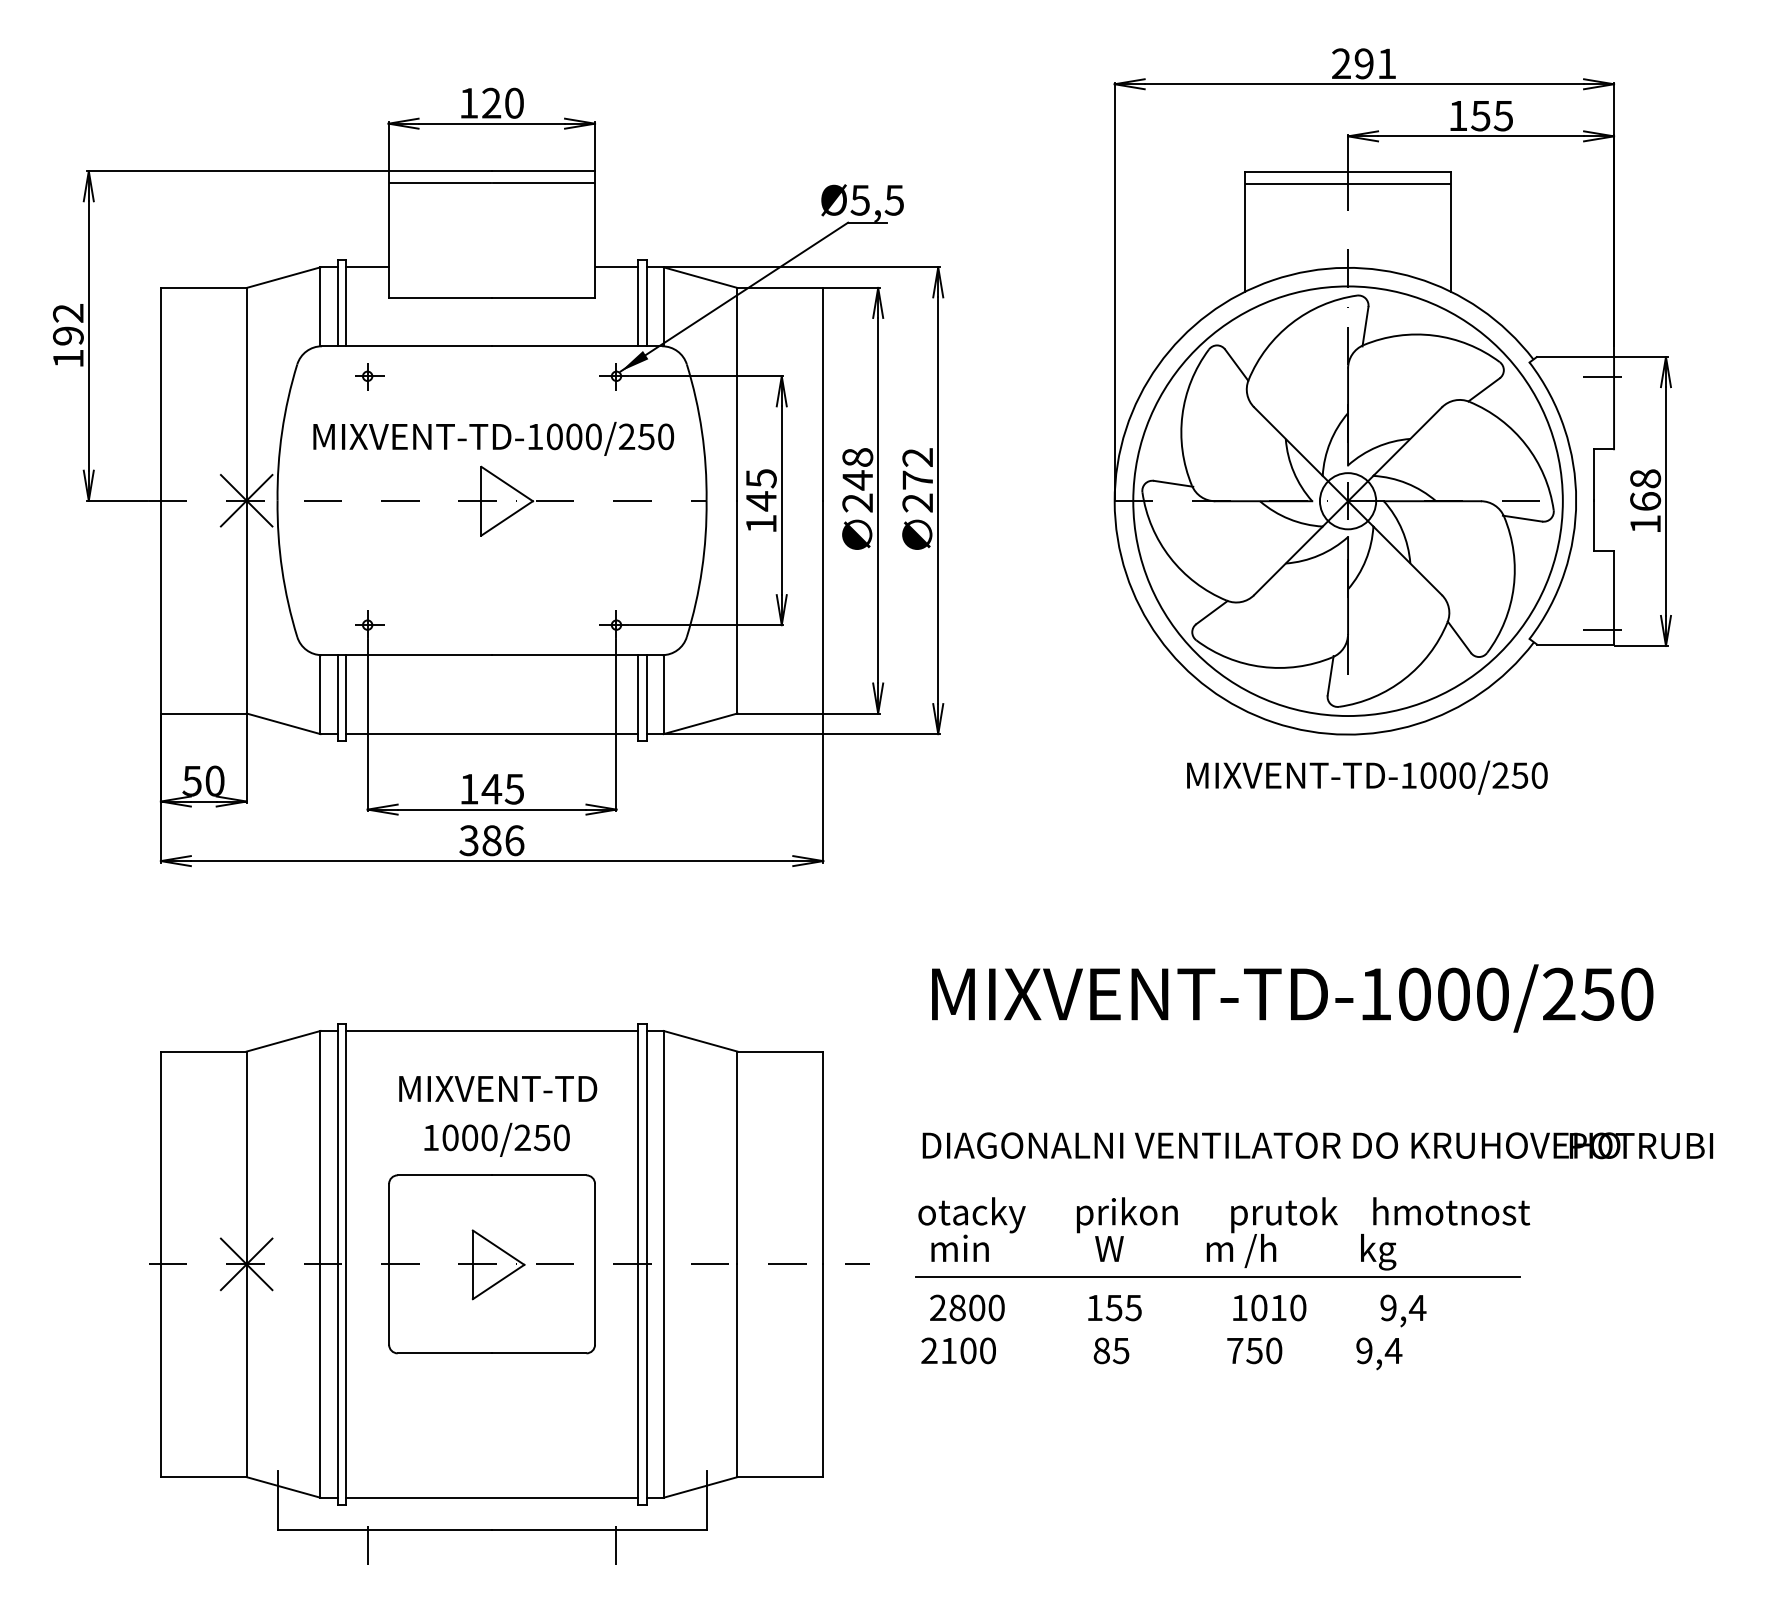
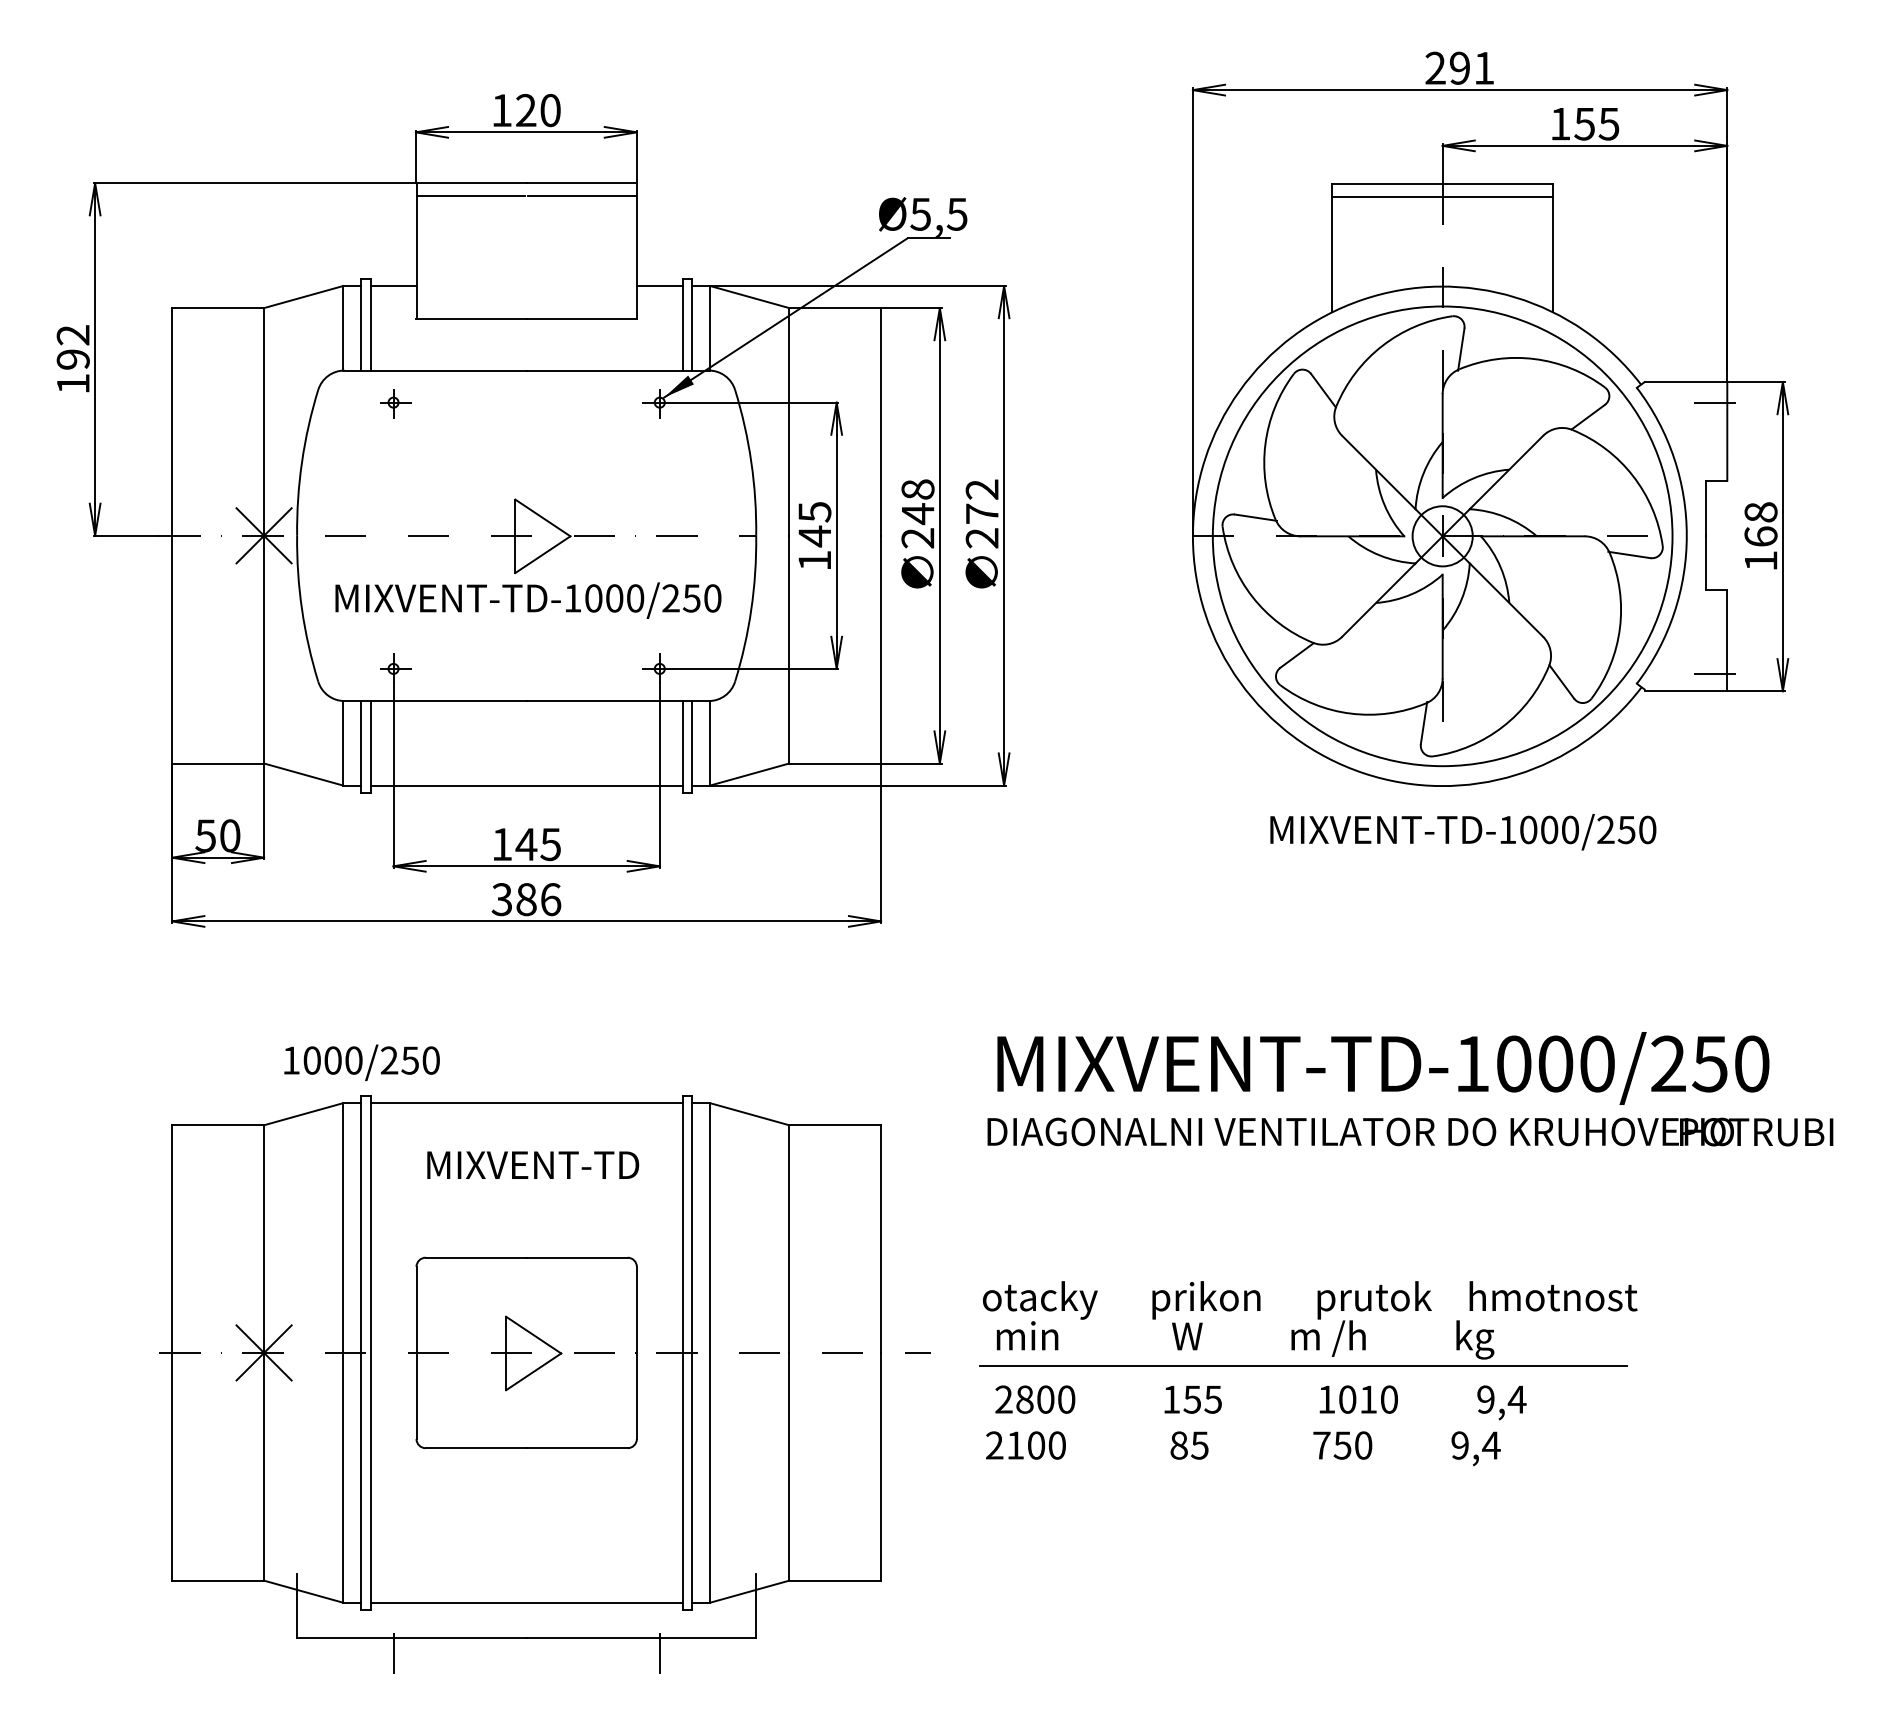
text: (493, 438) -> (528, 600), moved
text: (496, 1139) -> (361, 1062), moved
text: (1318, 1145) -> (1410, 1131), moved

